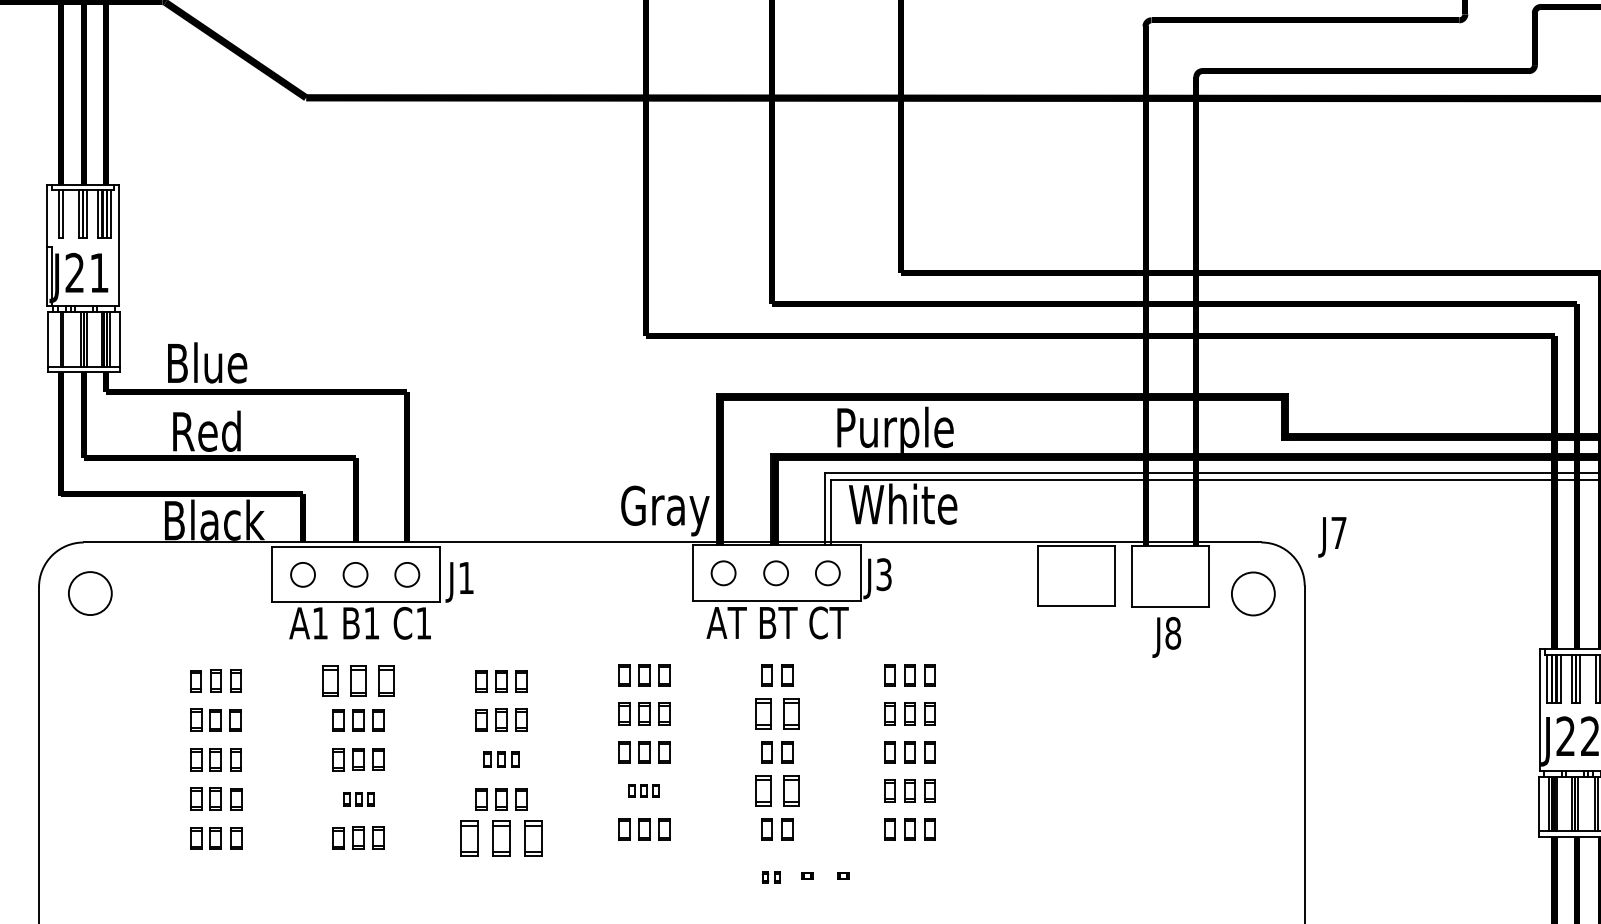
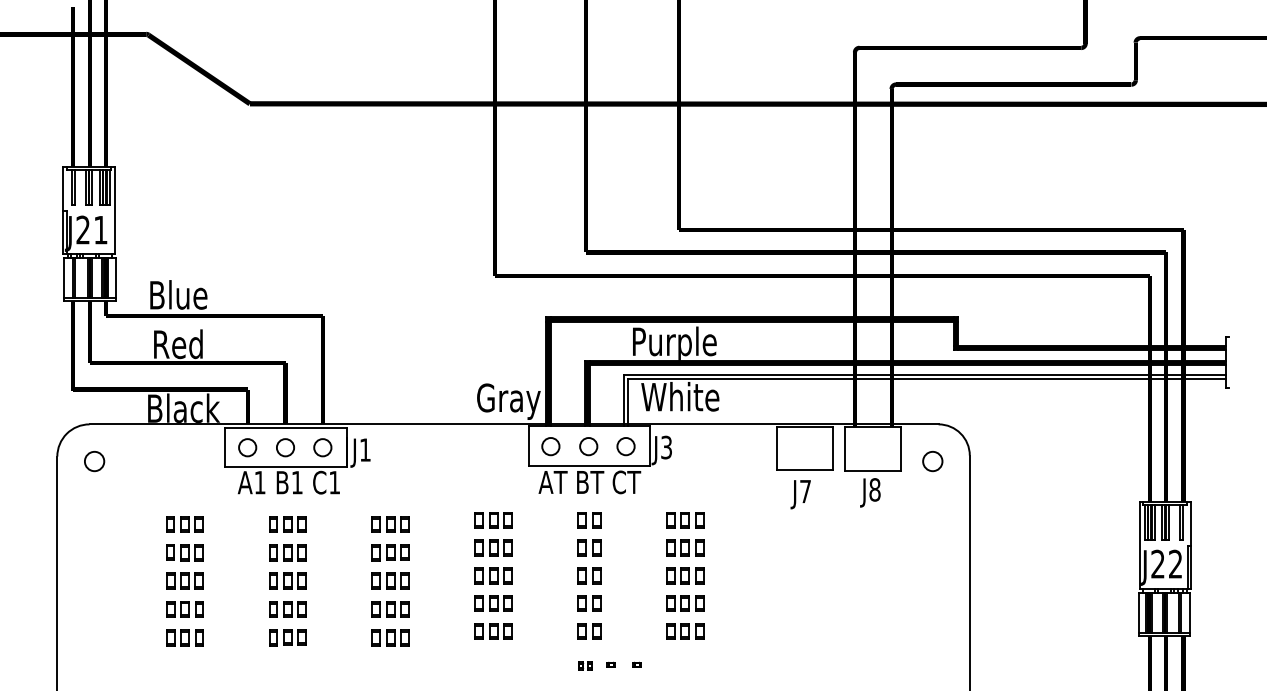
text: (1332, 537) -> (800, 494), moved
circle: (90, 593) -> (94, 461), size x0.62
circle: (1252, 593) -> (932, 461), size x0.62
part: (358, 681) -> (287, 524), size x0.71
part: (777, 713) -> (589, 547), size x0.71
part: (501, 759) -> (390, 580), size x1.43
part: (644, 790) -> (493, 603), size x1.67
part: (777, 790) -> (589, 603), size x0.71
part: (358, 799) -> (287, 609), size x1.67
part: (501, 838) -> (390, 637), size x0.62

